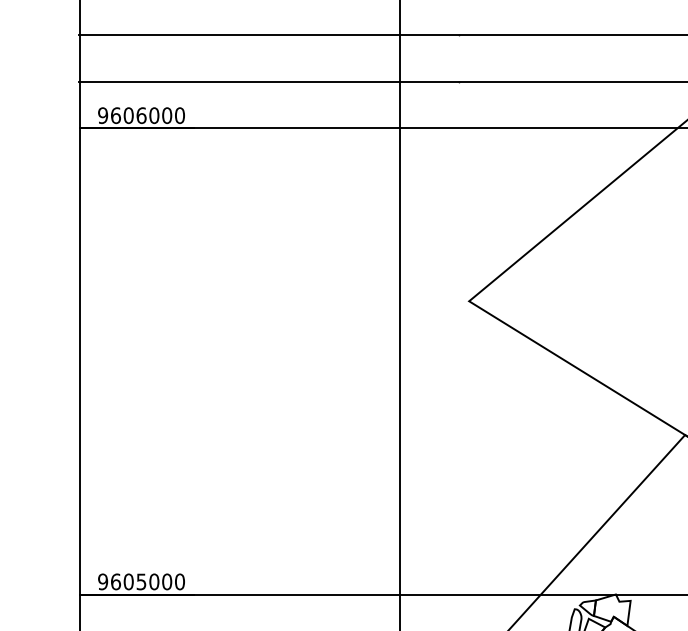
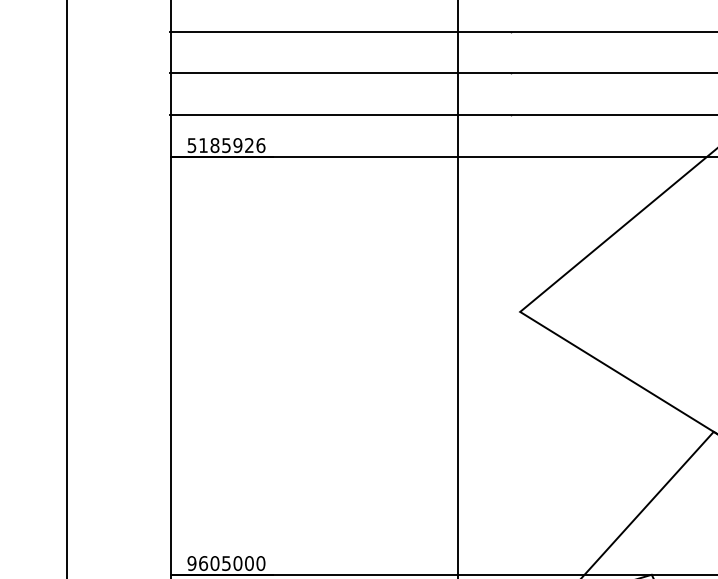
text: (141, 115) -> (226, 145), 9606000 -> 5185926

